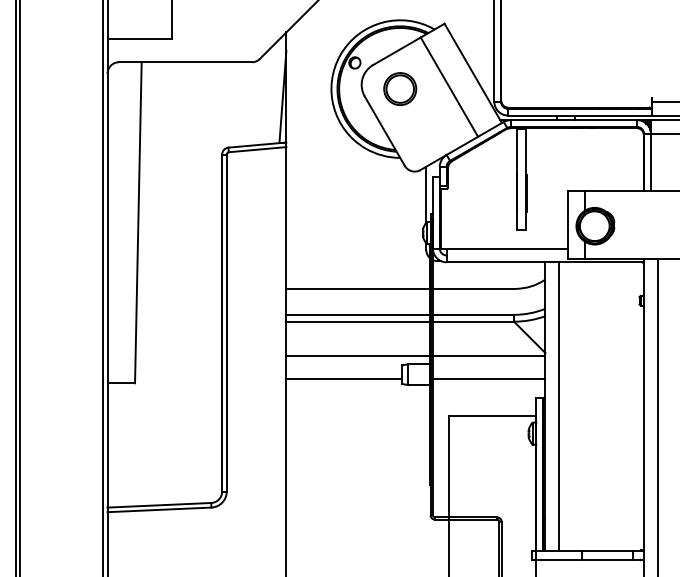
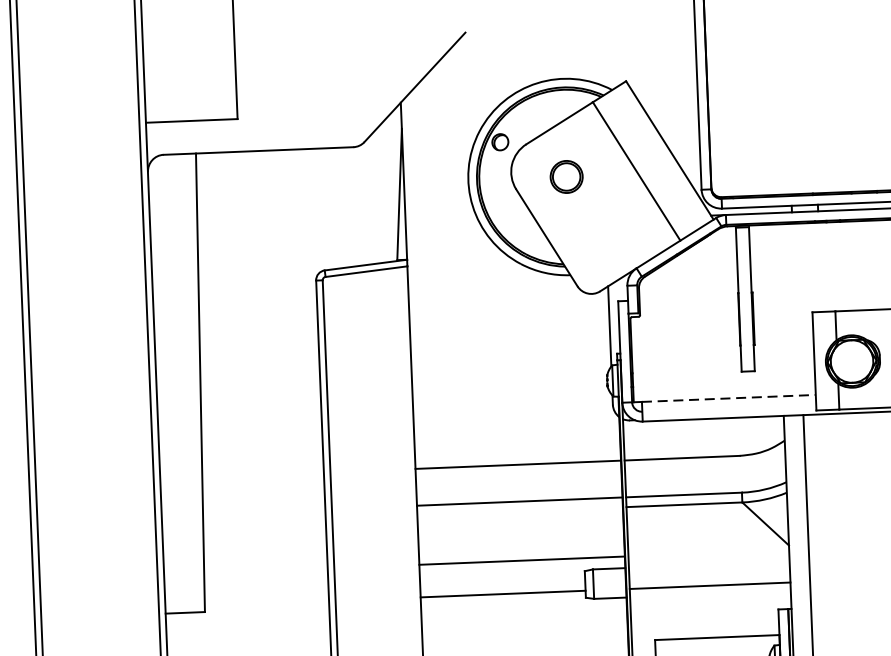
part: (400, 88) -> (566, 176), size x0.7
line: (507, 248) -> (728, 398), solid -> dashed
line: (358, 321) -> (520, 511), removed
line: (488, 356) -> (707, 553), removed

